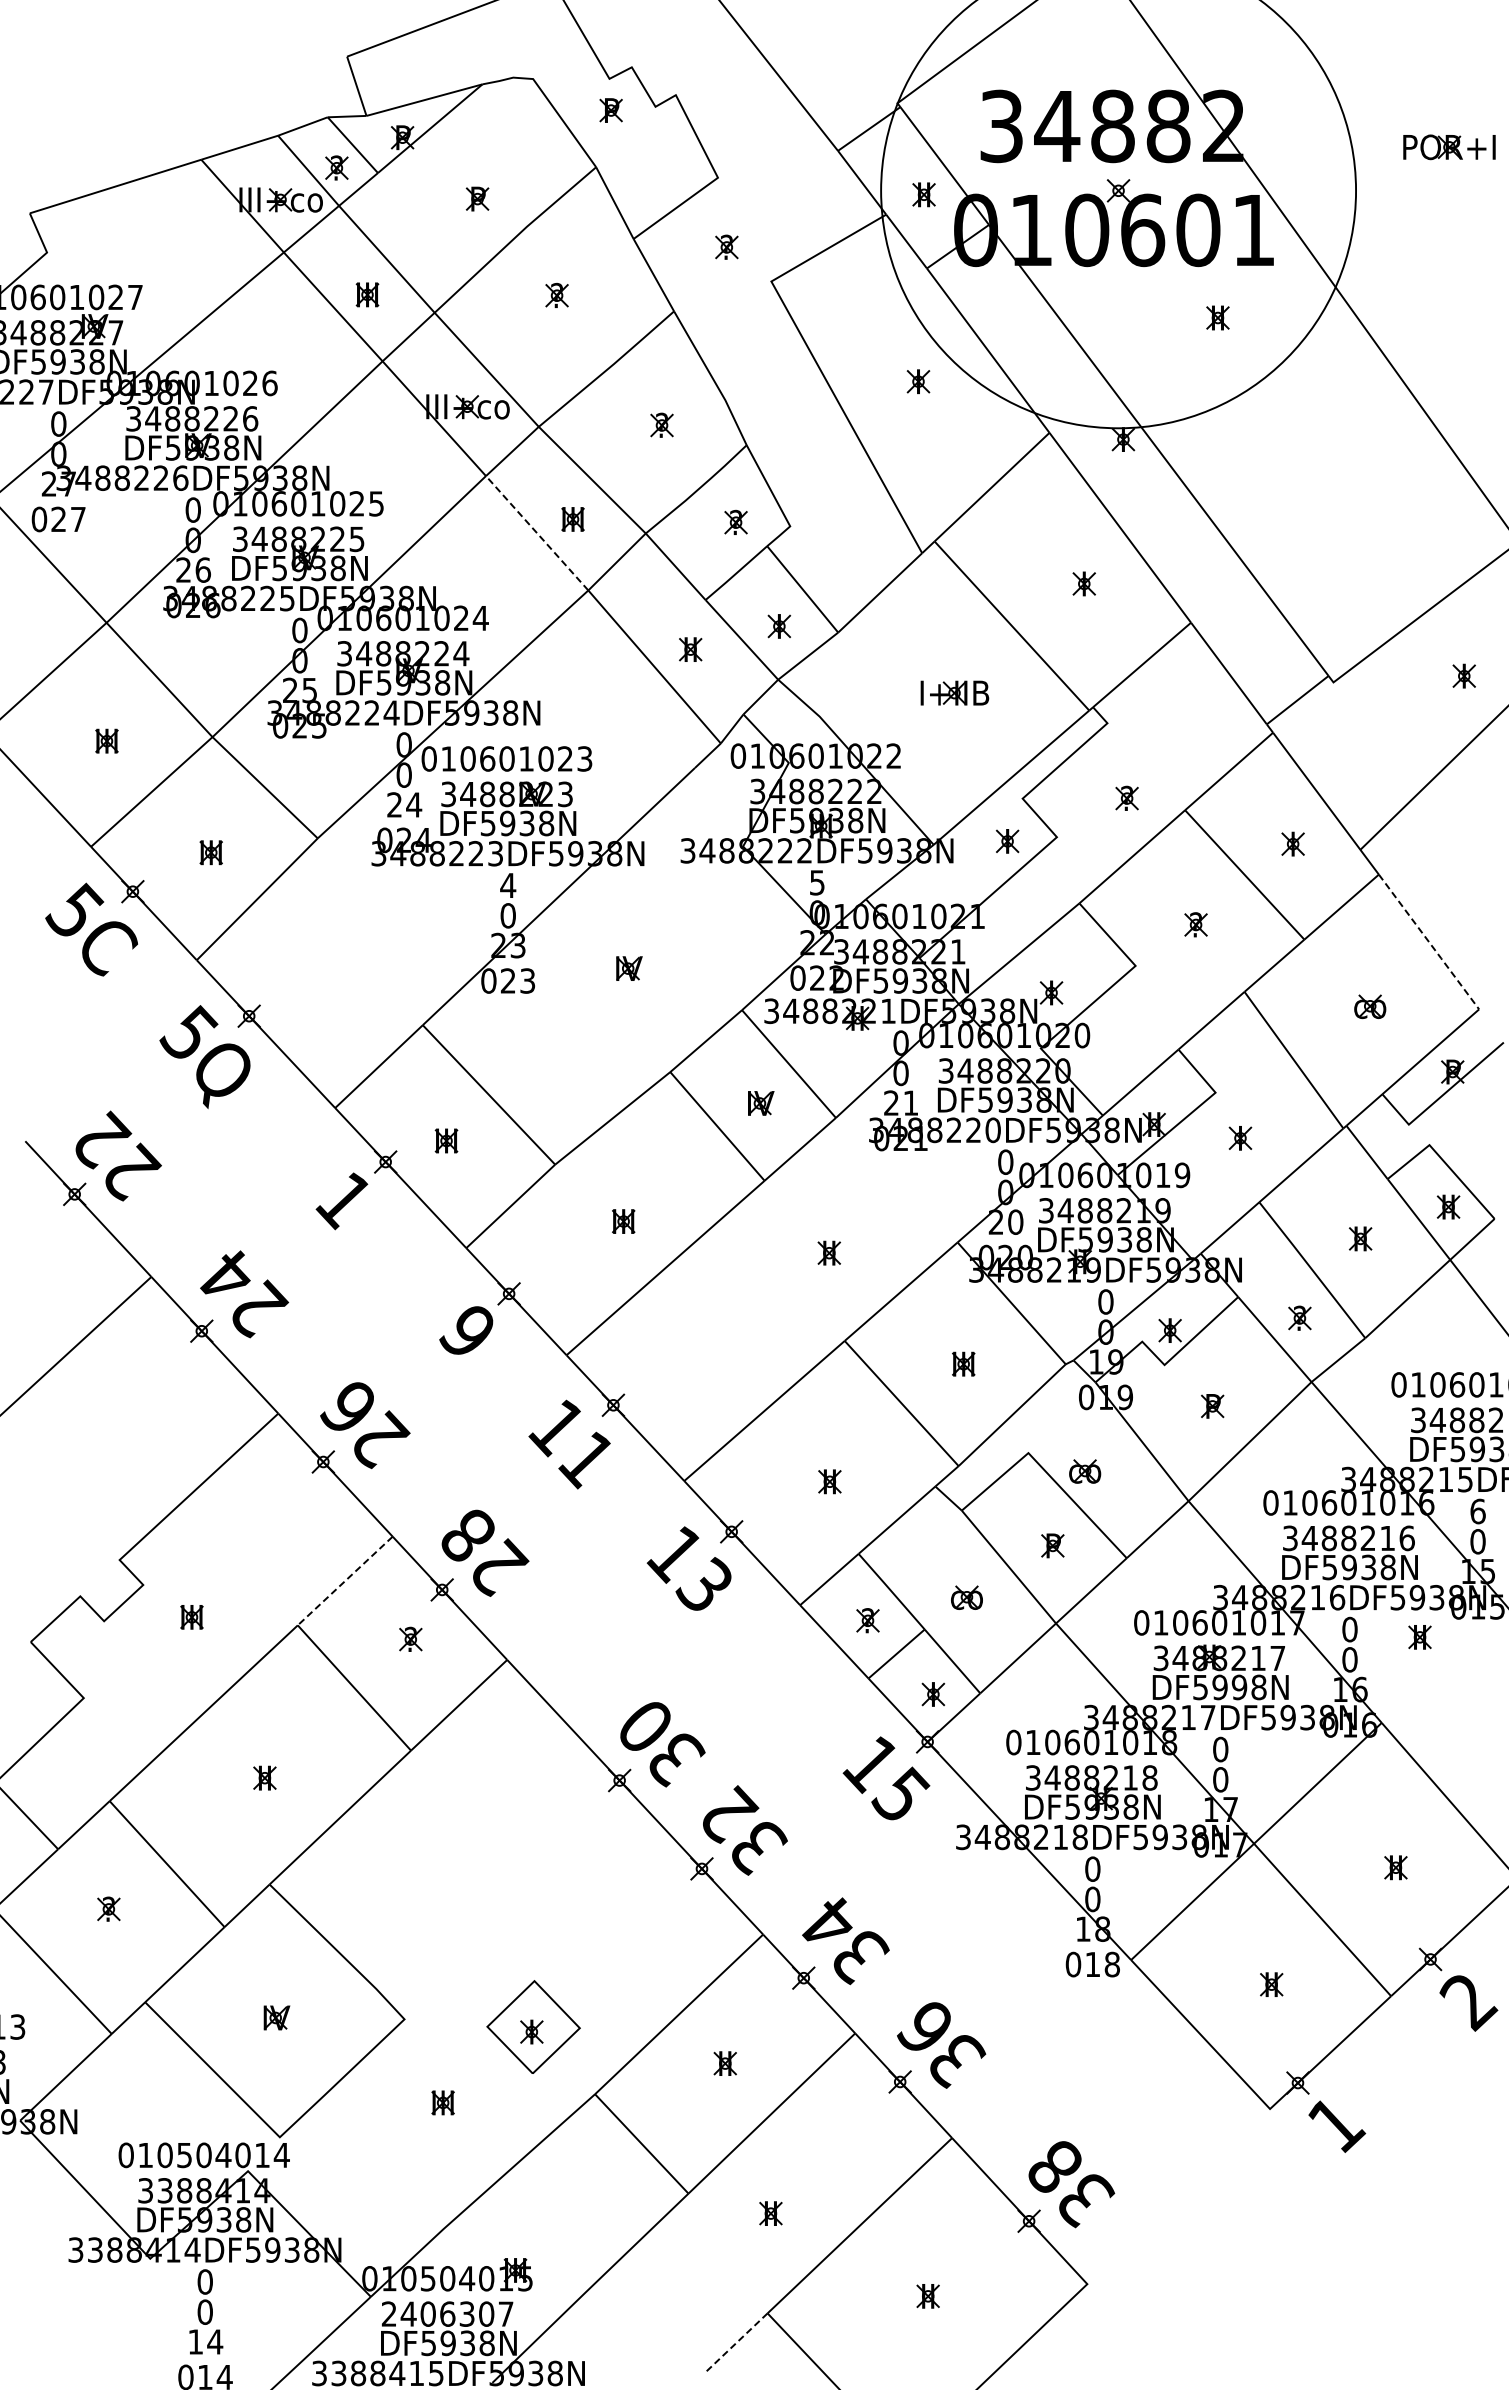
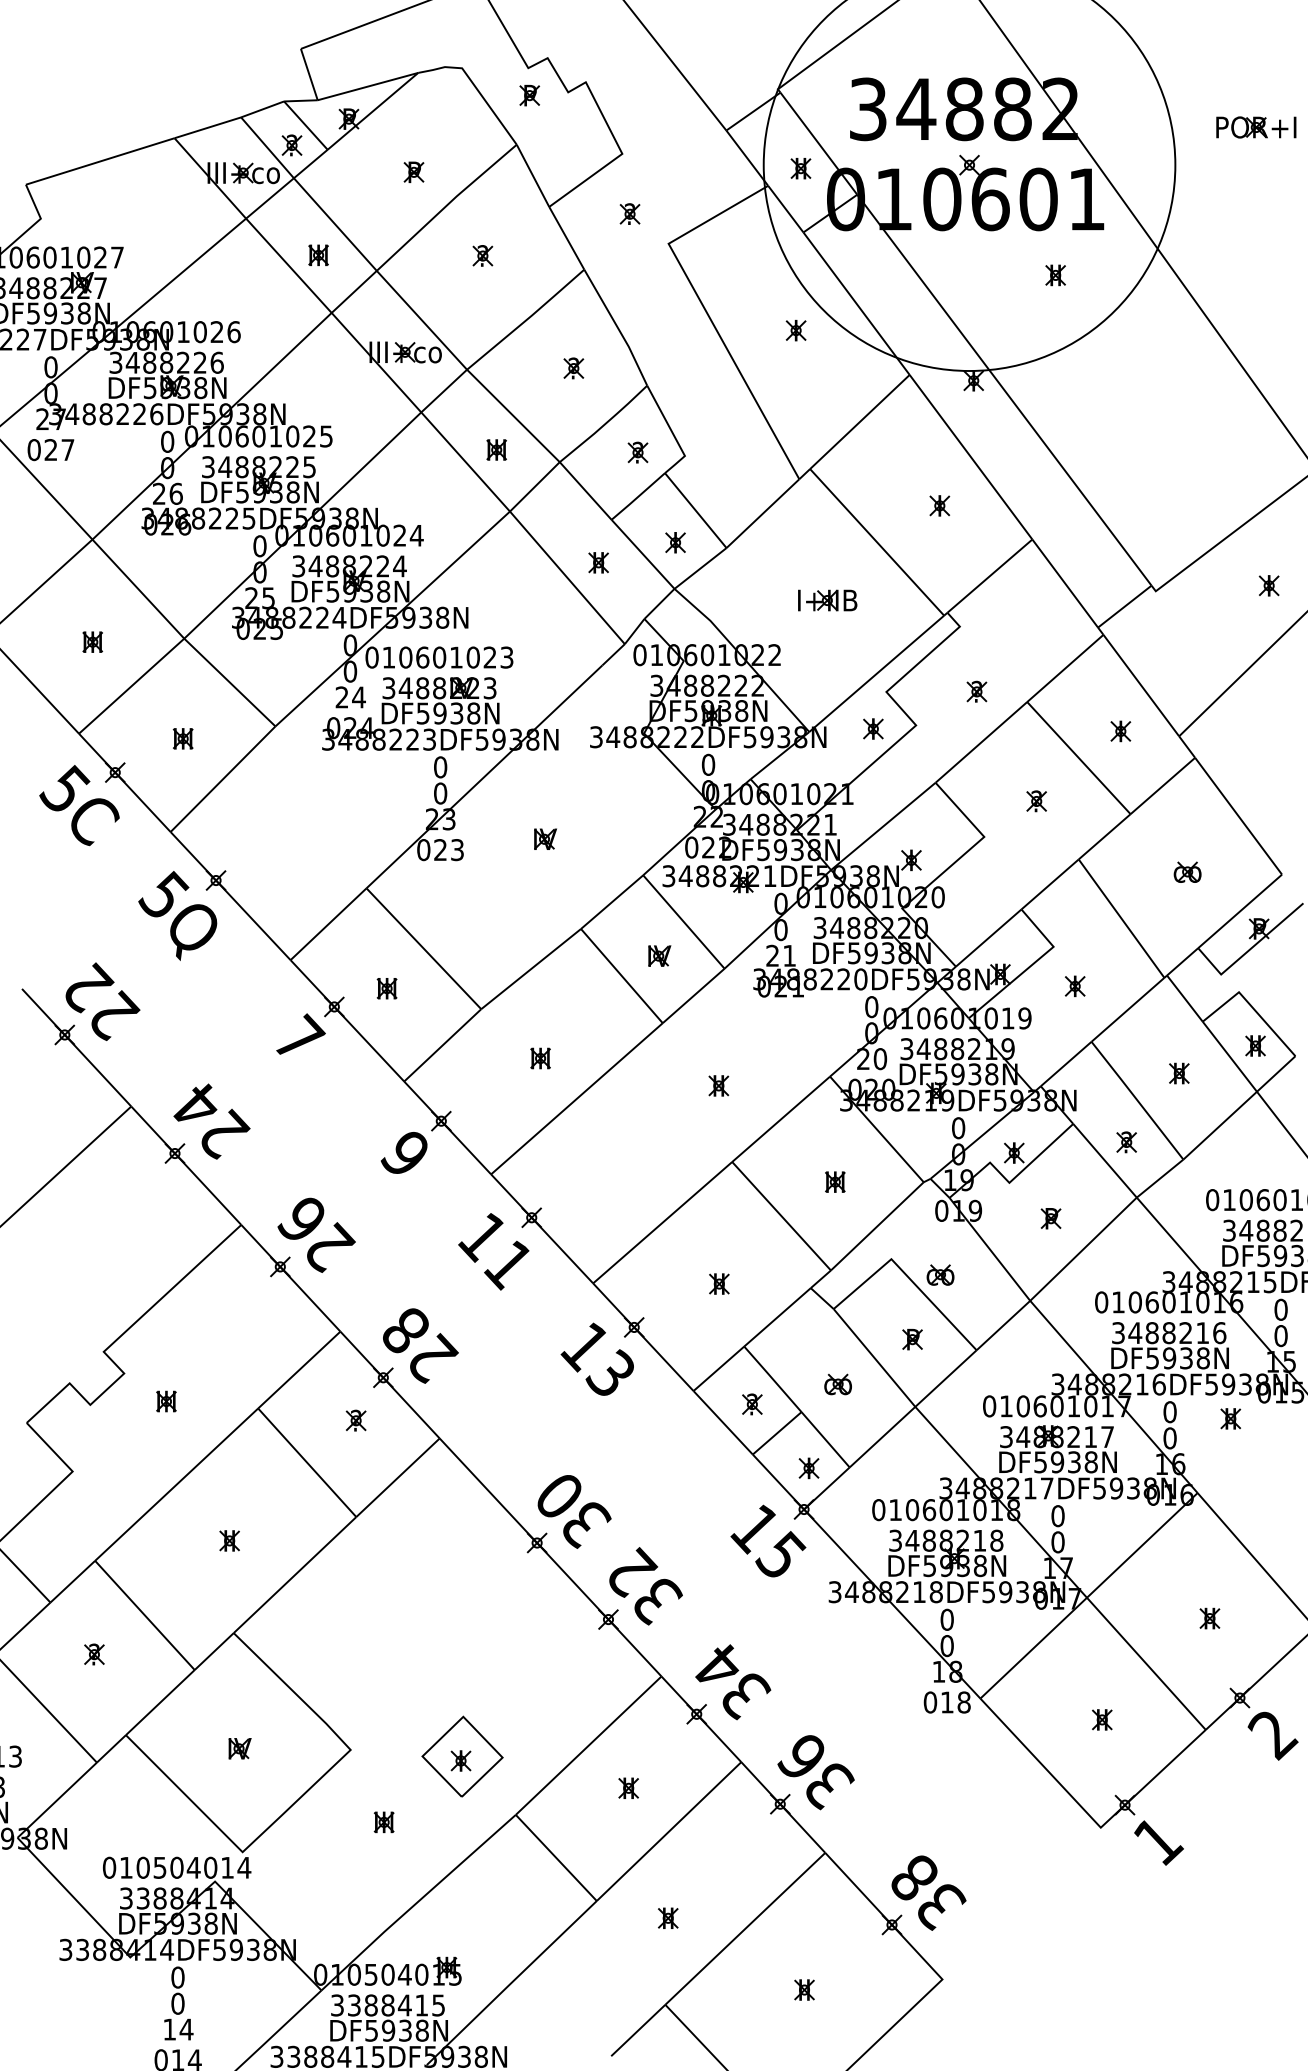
line: (537, 533) -> (465, 462), dashed -> solid
text: (817, 882) -> (708, 764), 5 -> 0
text: (508, 885) -> (440, 767), 4 -> 0
line: (1429, 942) -> (1239, 816), dashed -> solid
text: (345, 1199) -> (299, 1039), 1 -> 7
text: (1477, 1511) -> (1280, 1309), 6 -> 0
line: (345, 1581) -> (299, 1370), dashed -> solid
text: (1239, 1687) -> (1074, 1462), DF5998N -> DF5938N
text: (447, 2313) -> (387, 2004), 2406307 -> 3388415
line: (736, 2343) -> (638, 2030), dashed -> solid

